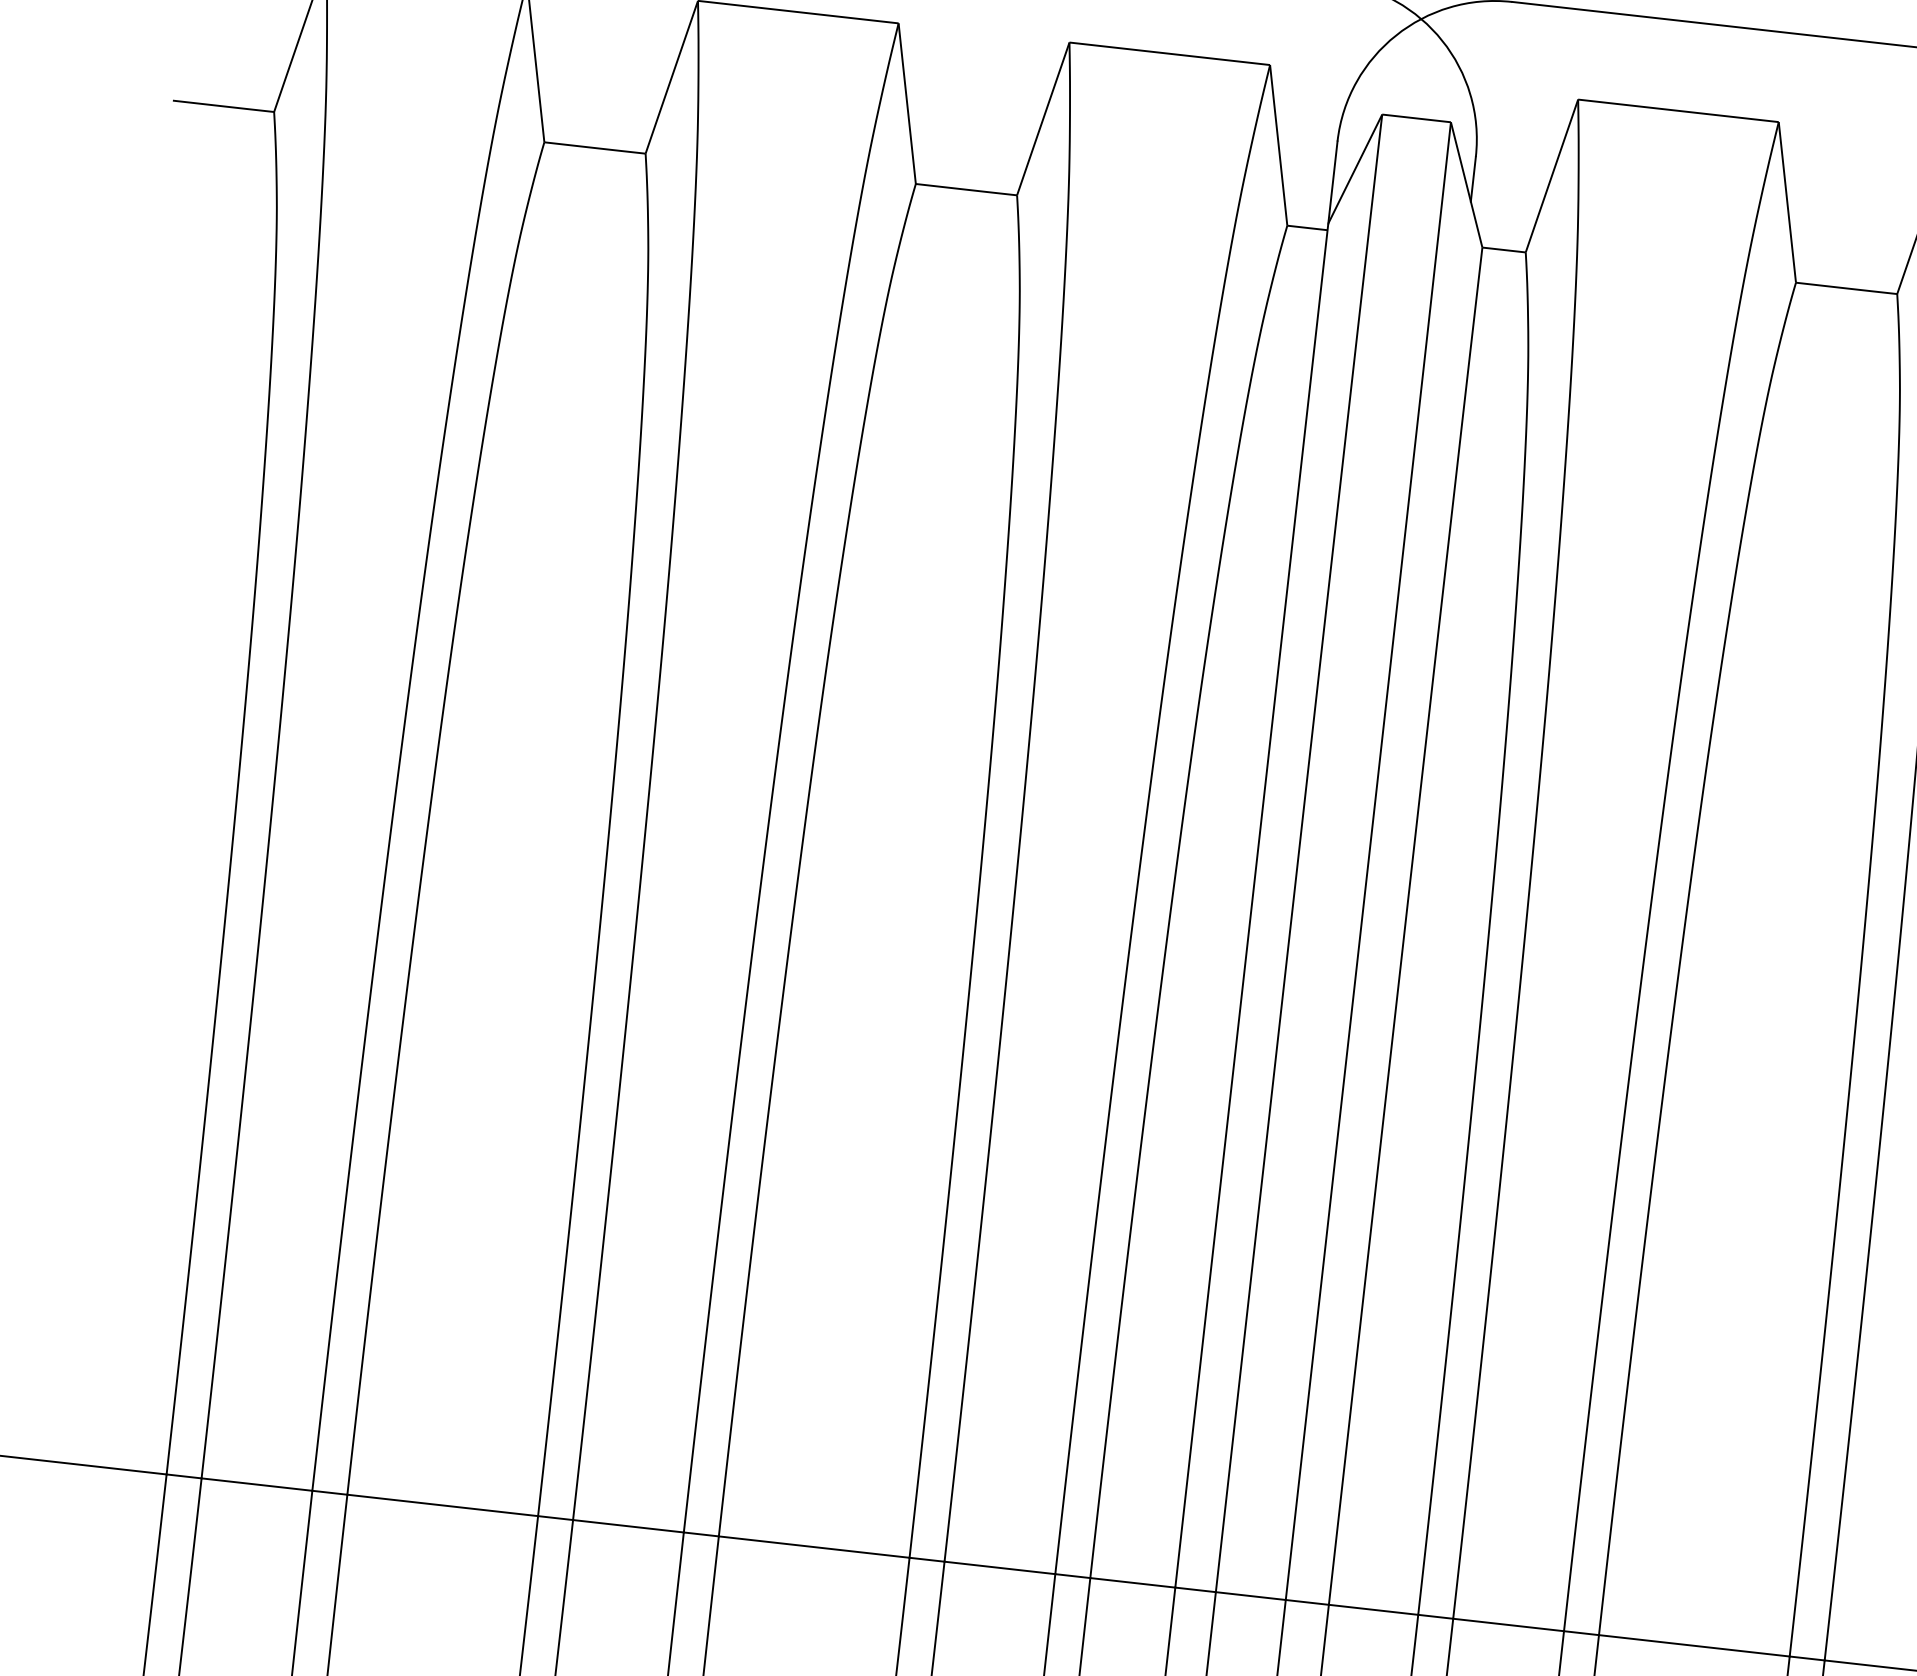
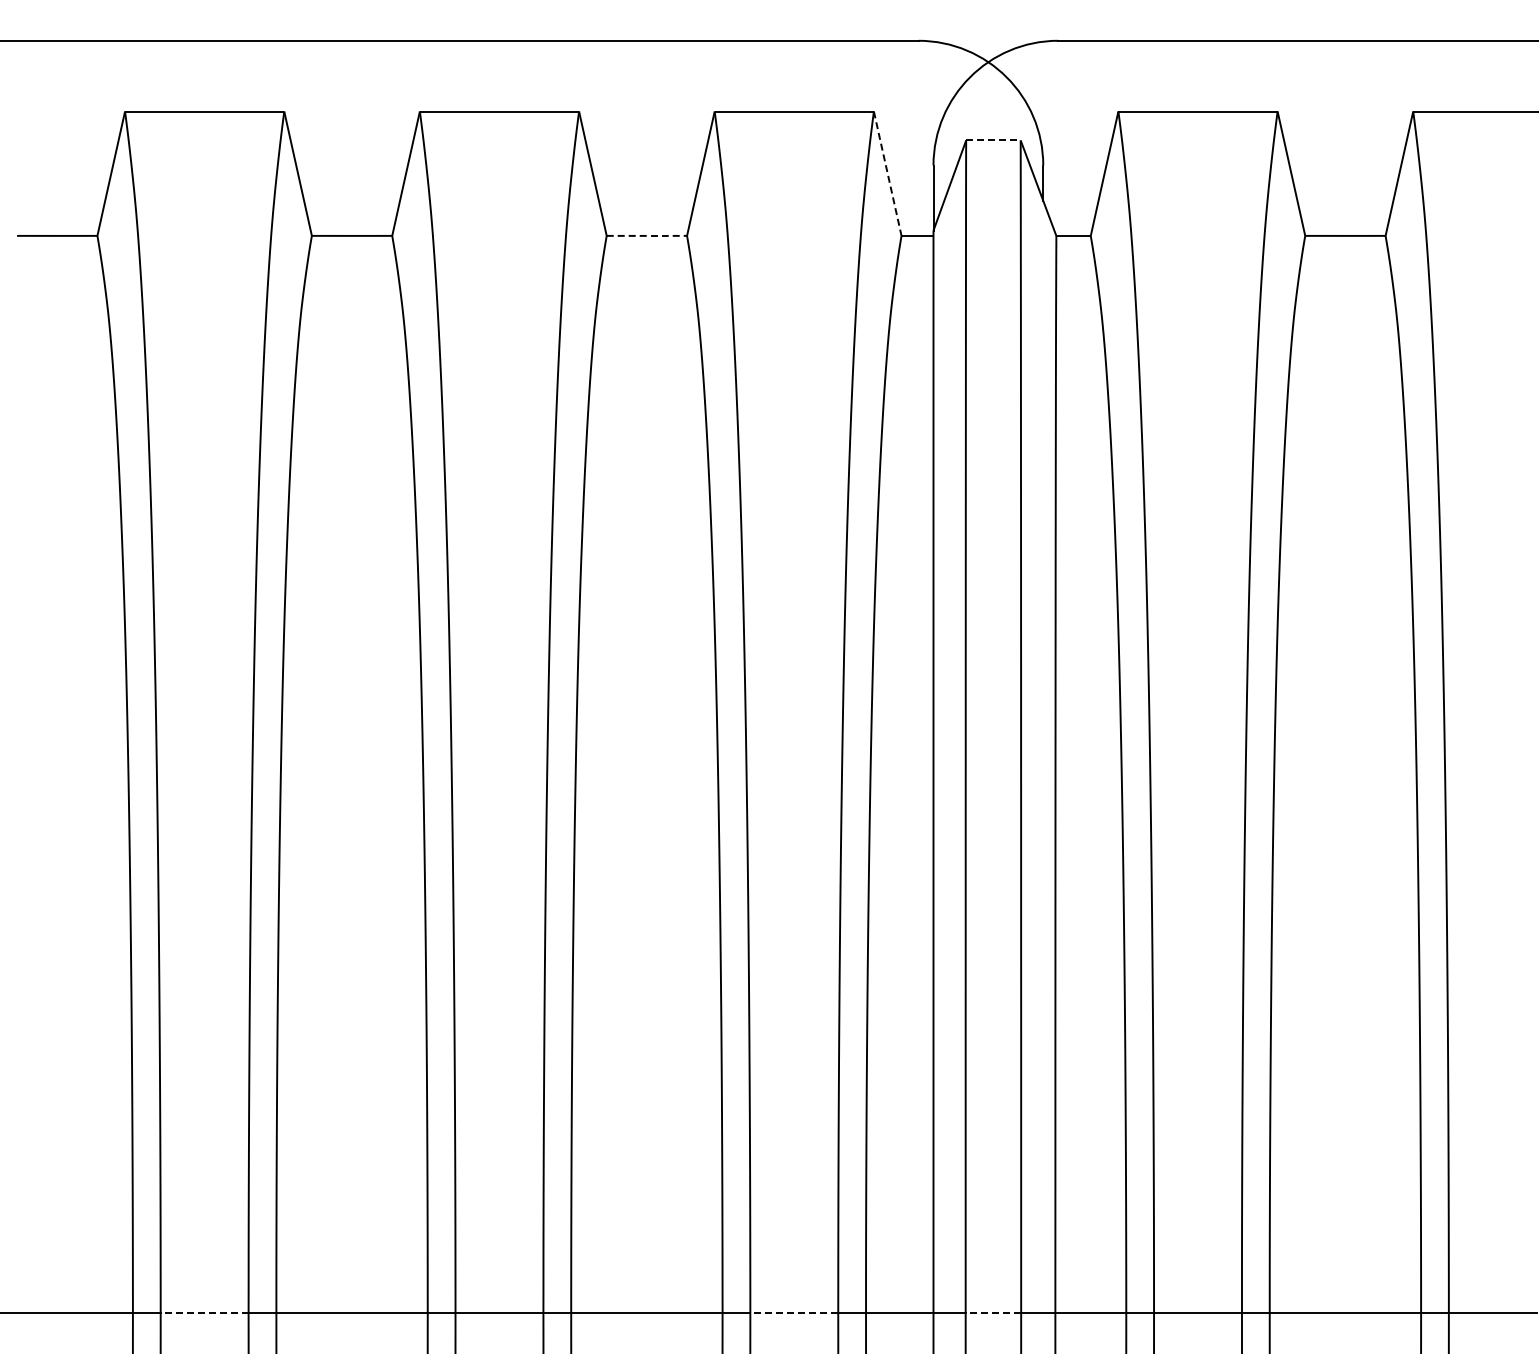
line: (1416, 118) -> (993, 140), solid -> dashed
line: (1278, 145) -> (887, 173), solid -> dashed
line: (967, 189) -> (647, 235), solid -> dashed
line: (256, 1484) -> (204, 1313), solid -> dashed
line: (1000, 1568) -> (794, 1313), solid -> dashed
line: (1250, 1596) -> (993, 1313), solid -> dashed

